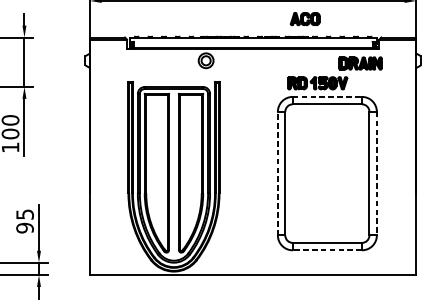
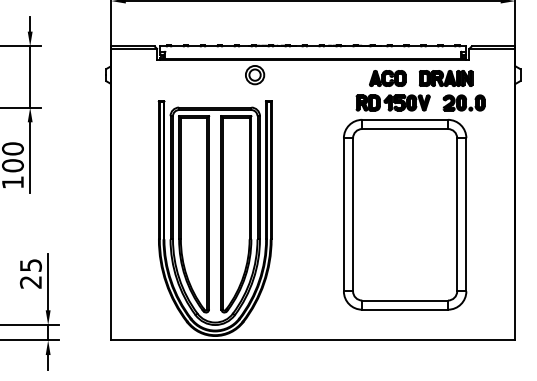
part: (305, 19) -> (387, 78), moved
part: (374, 82) -> (463, 102), added
line: (327, 96) -> (405, 119), dashed -> solid
line: (277, 173) -> (343, 214), dashed -> solid
line: (376, 173) -> (466, 214), dashed -> solid
text: (24, 227) -> (30, 281), 95 -> 25
line: (327, 250) -> (405, 309), dashed -> solid

